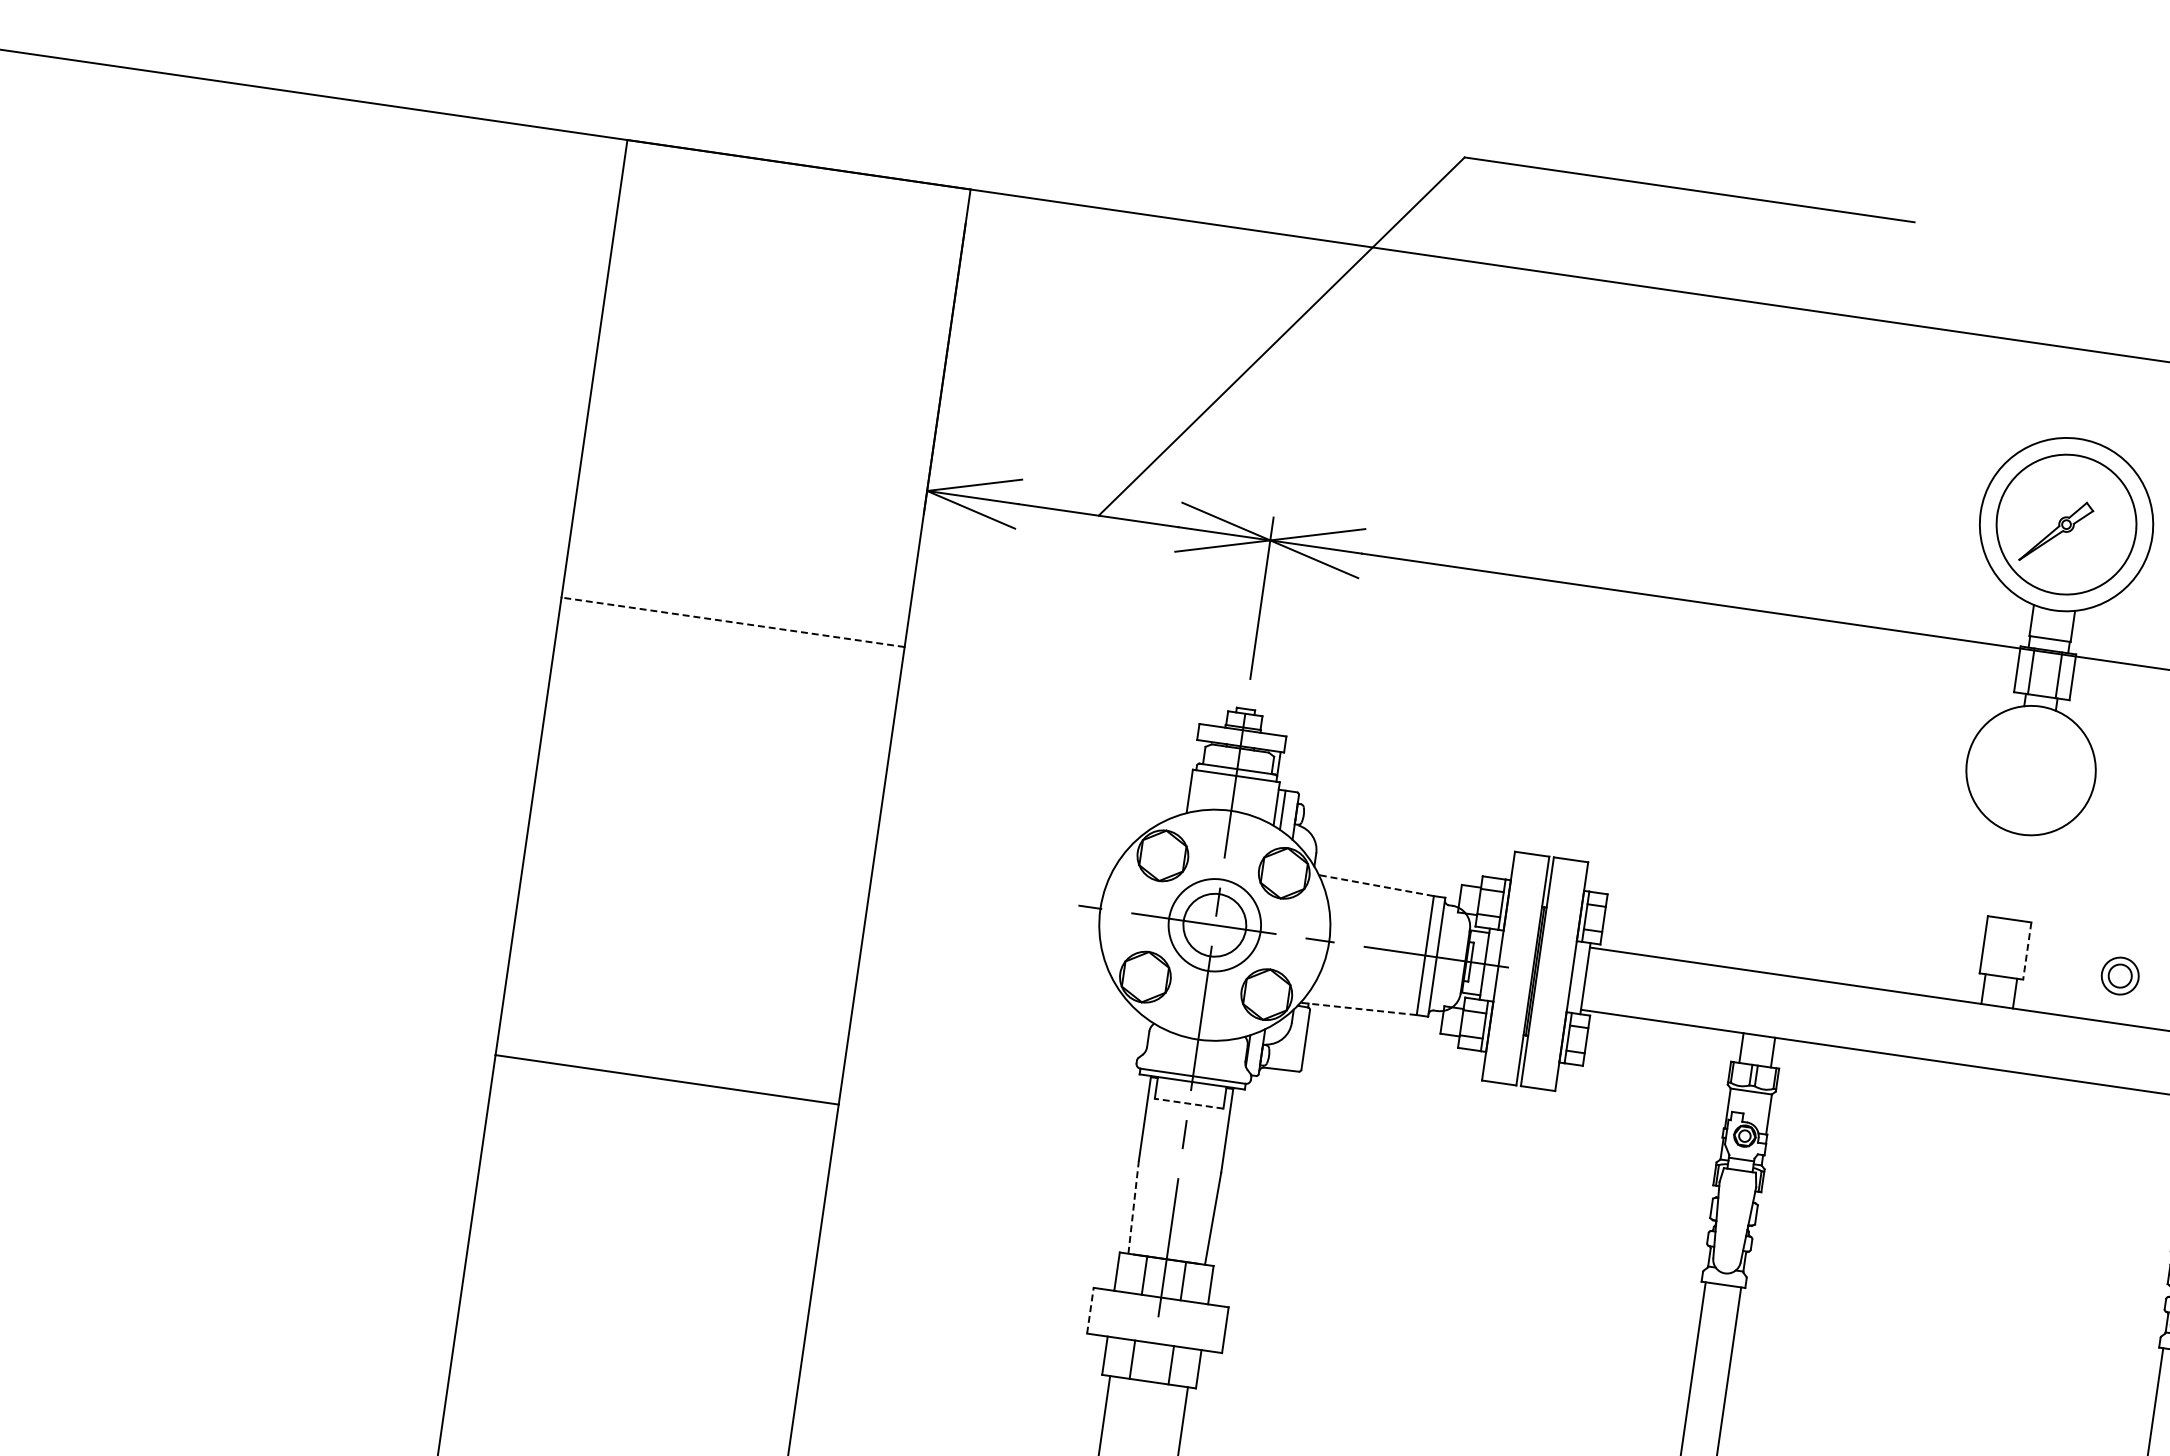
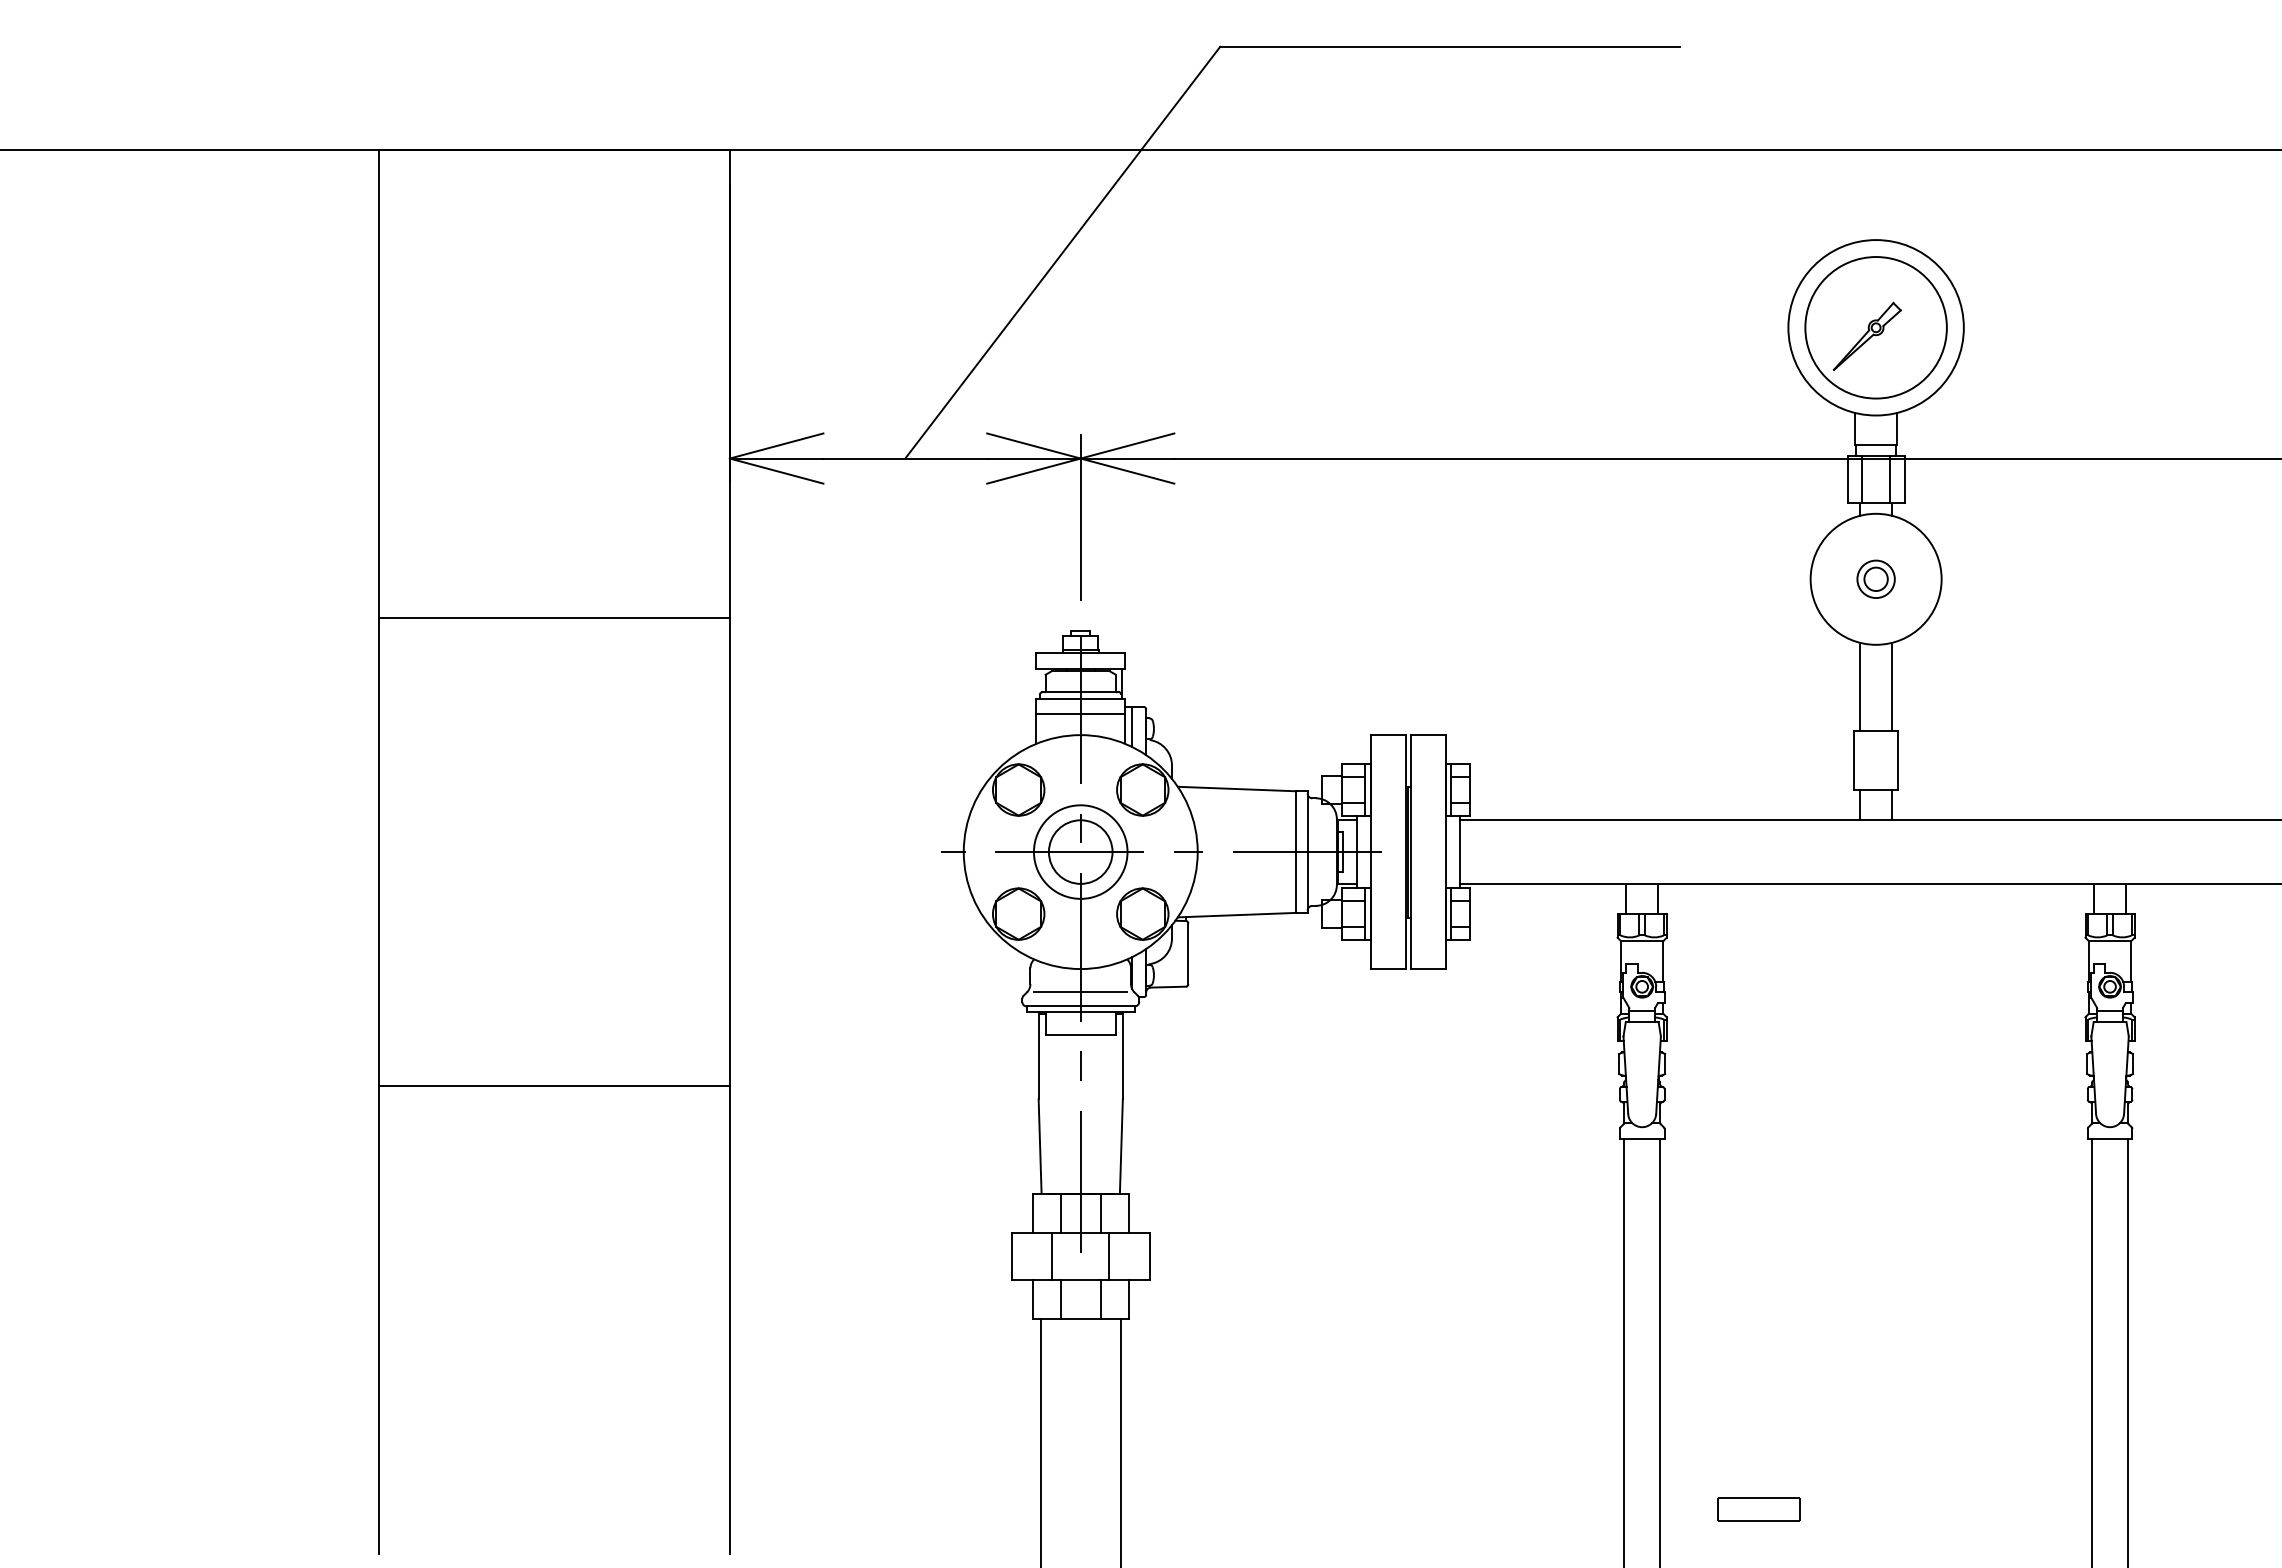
line: (732, 622) -> (553, 618), dashed -> solid
line: (1234, 789) -> (1080, 713), added
line: (1999, 873) -> (1859, 686), added
line: (2031, 877) -> (1892, 686), added
line: (1376, 886) -> (1237, 789), dashed -> solid
line: (2027, 951) -> (1898, 761), dashed -> solid
part: (2119, 975) -> (1875, 578), moved
line: (1359, 1009) -> (1237, 915), dashed -> solid
line: (1194, 1062) -> (1080, 992), added
line: (1188, 1103) -> (1080, 1034), dashed -> solid
line: (1134, 1206) -> (1040, 1145), dashed -> solid
line: (1090, 1309) -> (1011, 1255), dashed -> solid
line: (1130, 1315) -> (1052, 1255), added
line: (1186, 1323) -> (1109, 1255), added

